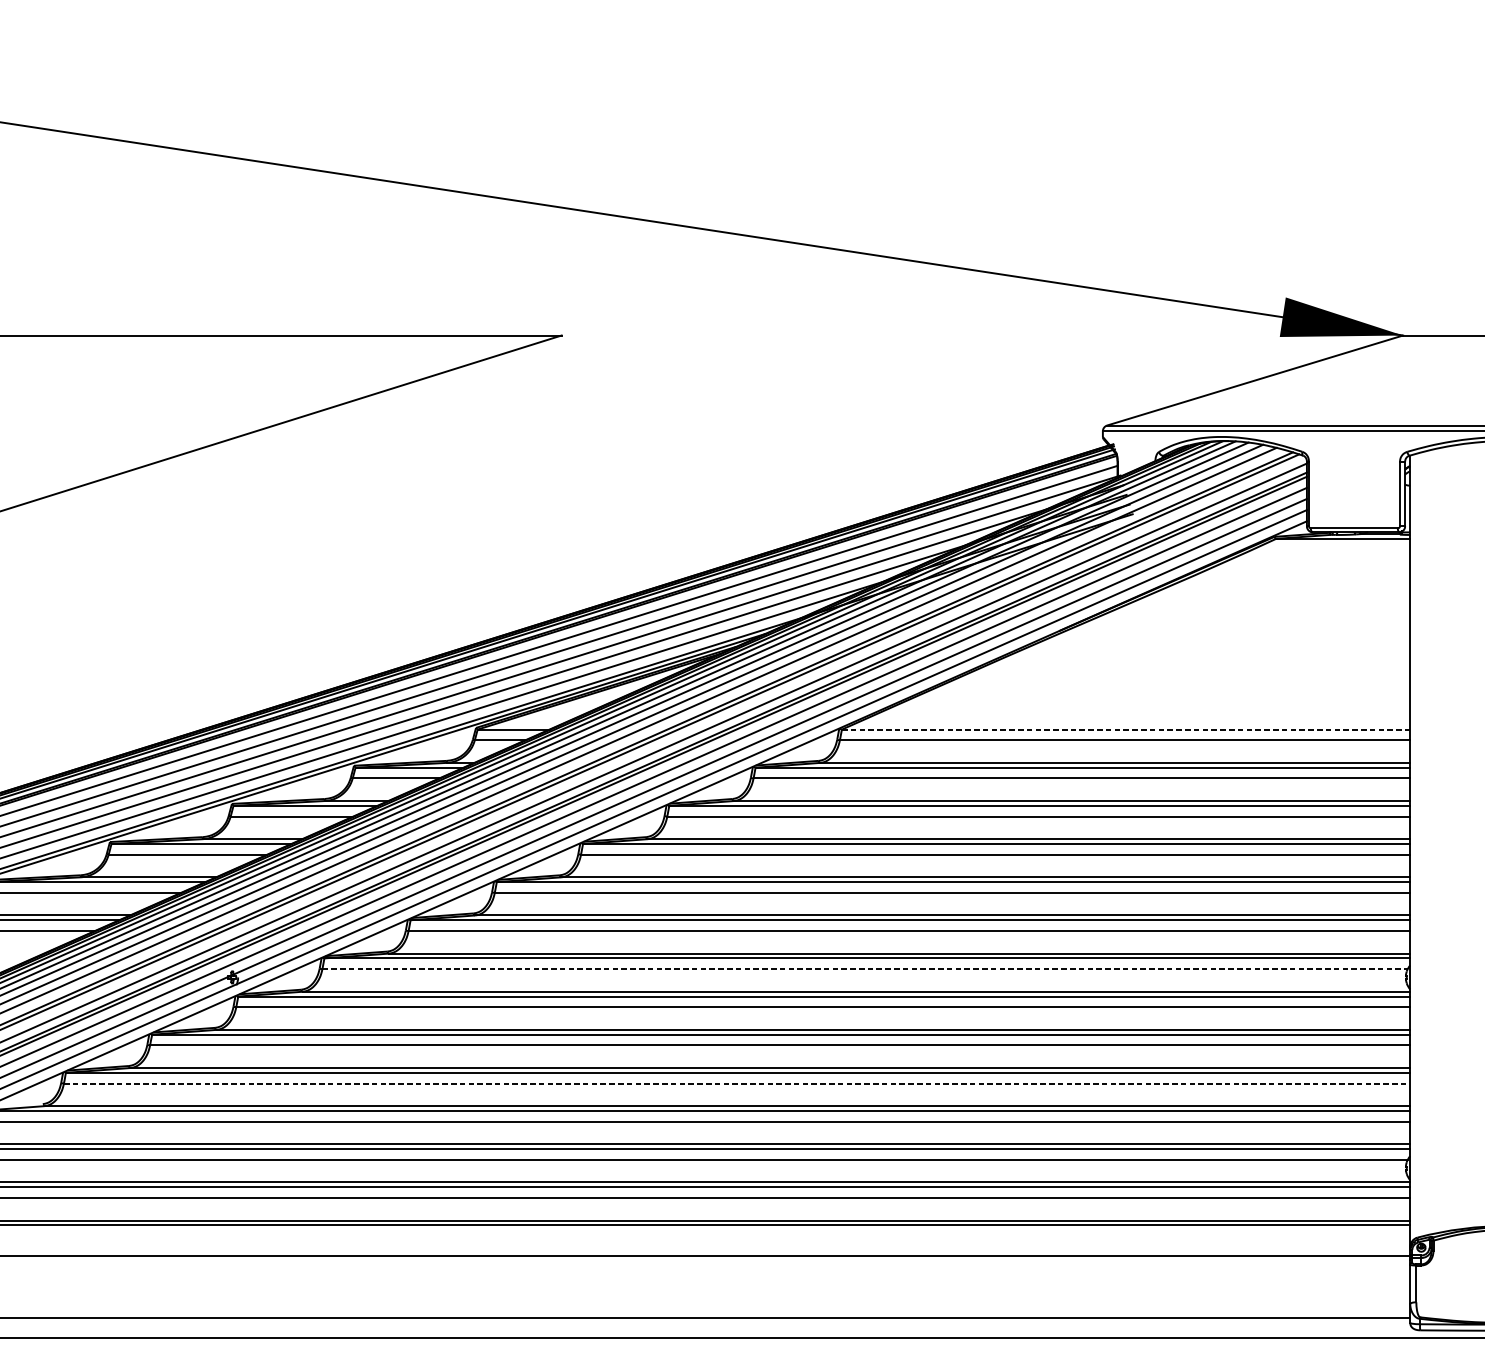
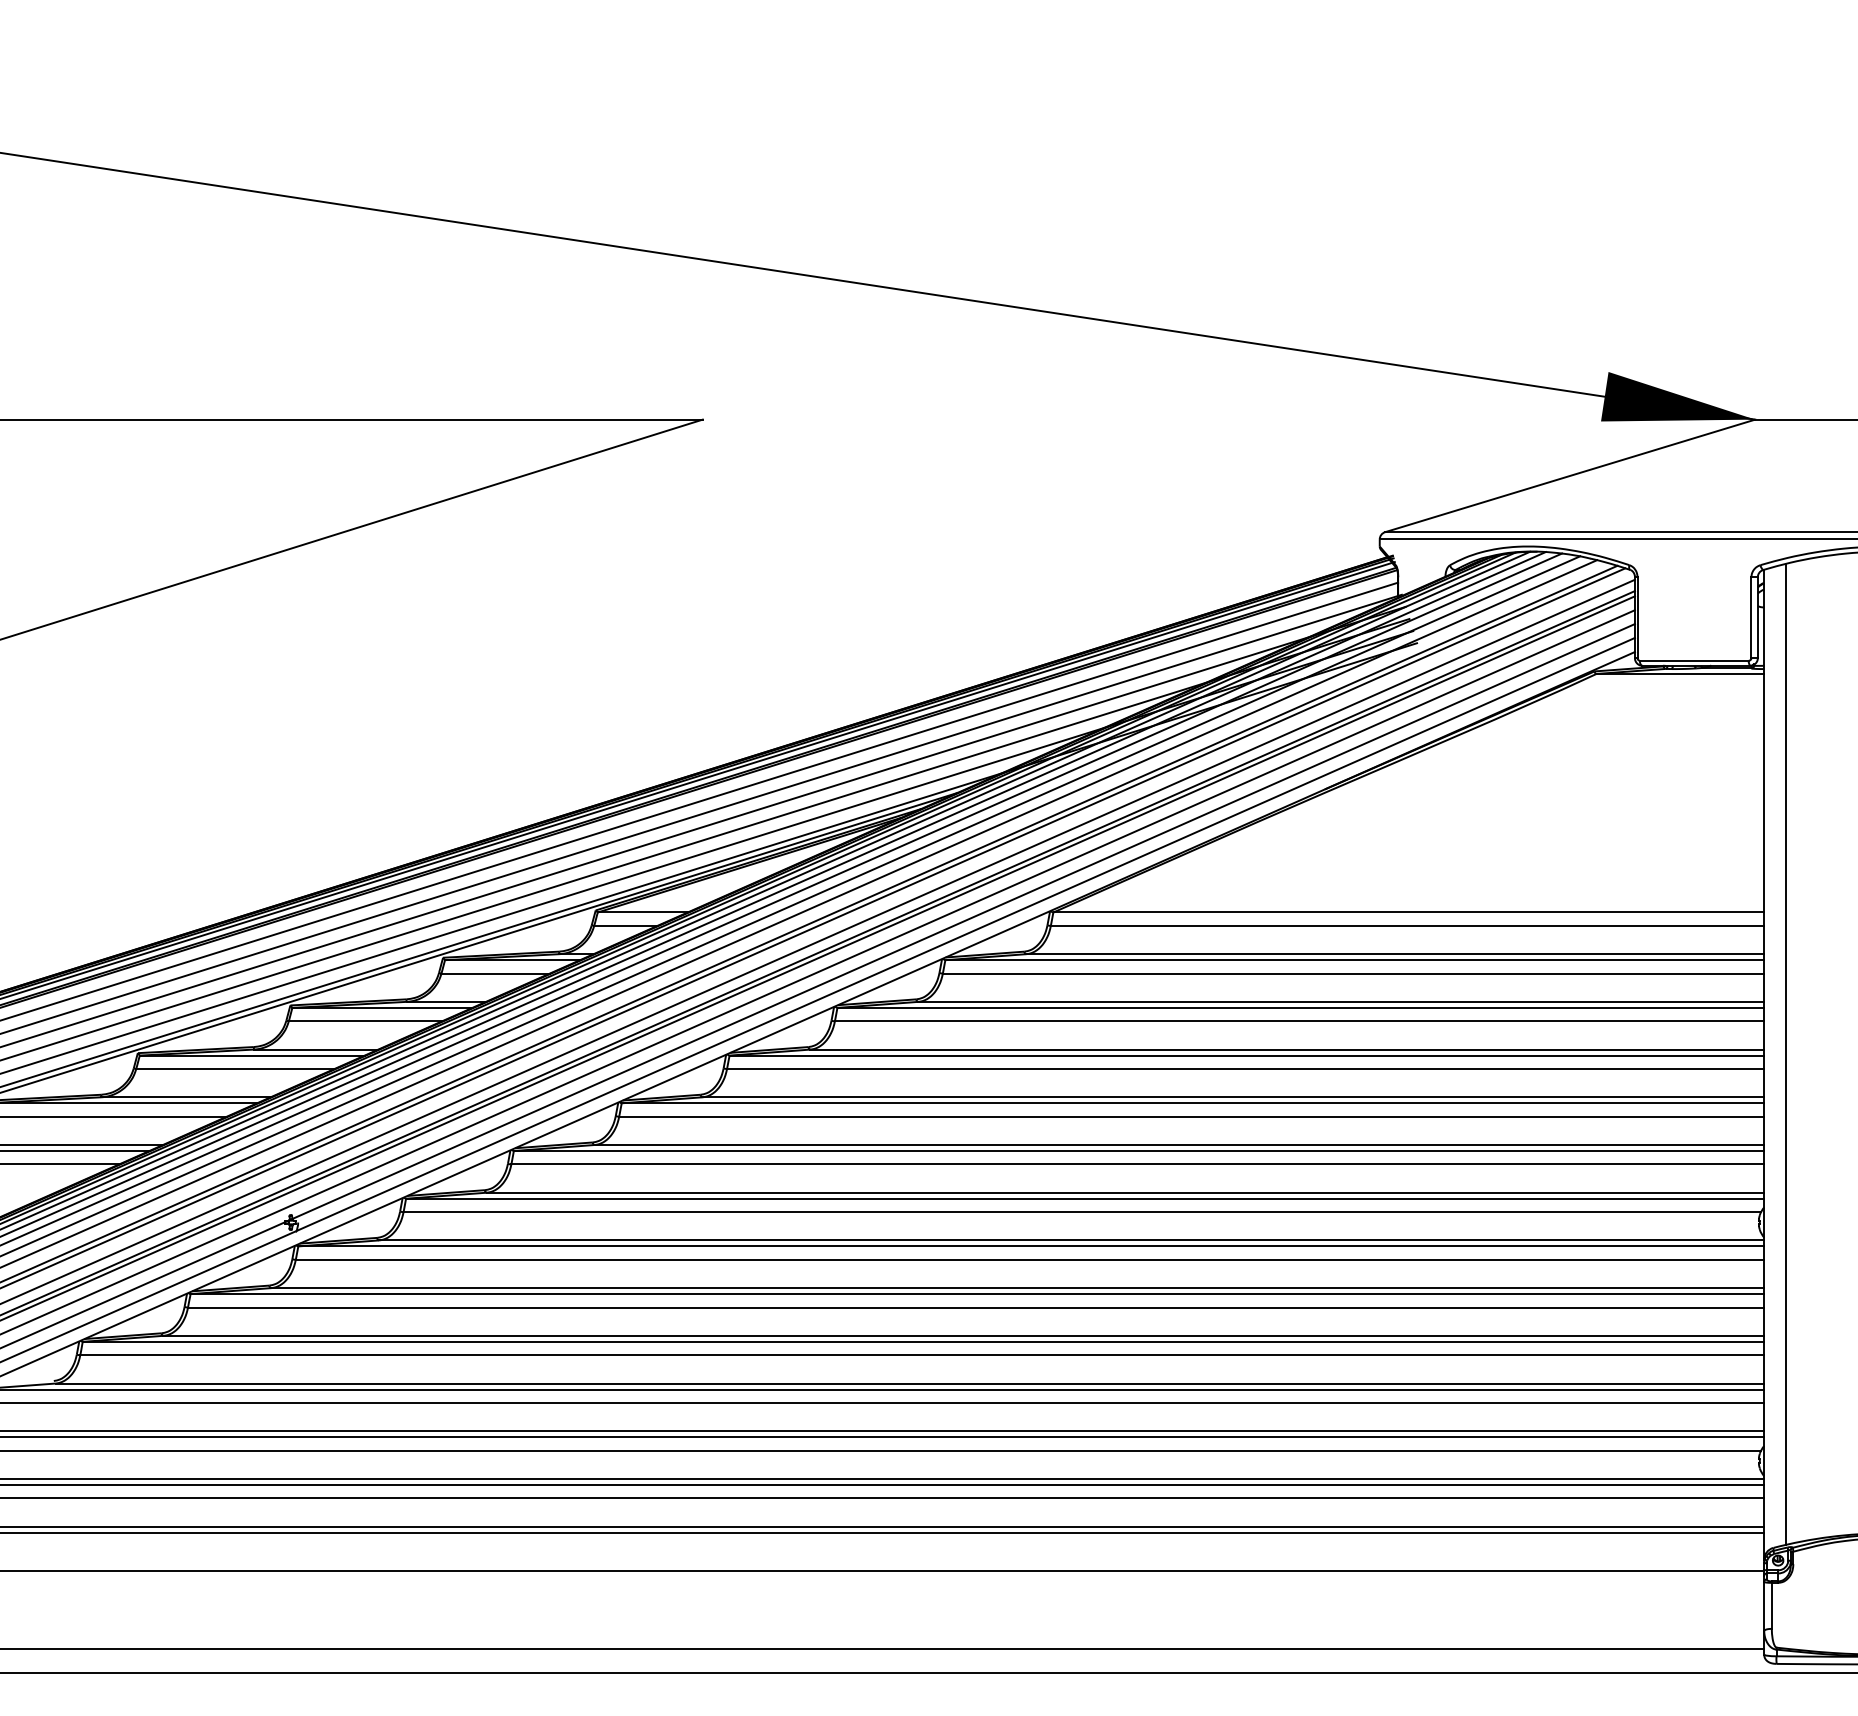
line: (1126, 729) -> (1409, 912), dashed -> solid
line: (1427, 842) -> (1785, 1053), added
line: (865, 969) -> (1082, 1212), dashed -> solid
line: (737, 1083) -> (922, 1355), dashed -> solid

